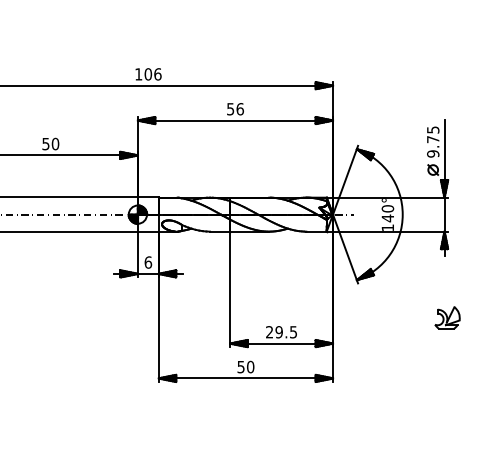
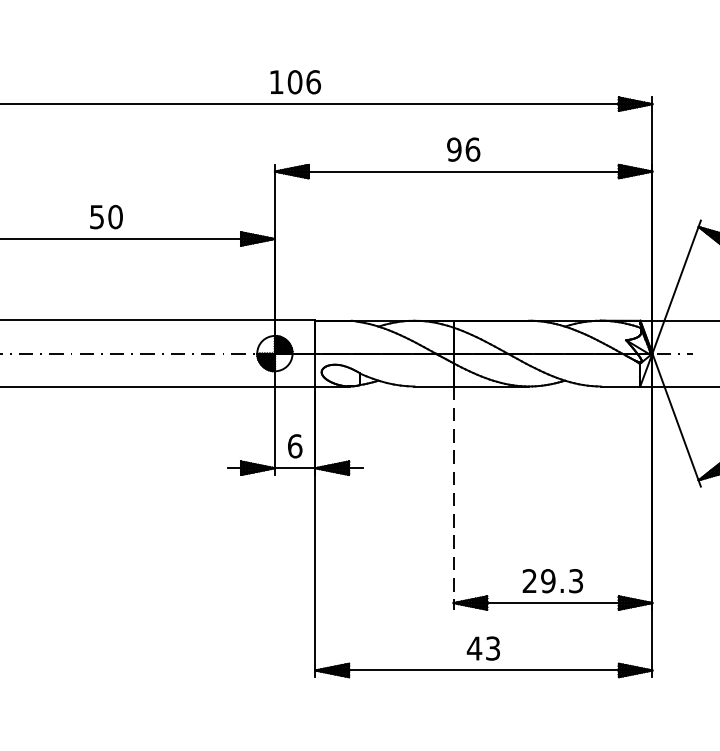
text: (230, 109) -> (454, 150), 56 -> 96
line: (230, 289) -> (454, 498), solid -> dashed
text: (293, 331) -> (575, 579), 29.5 -> 29.3
text: (245, 366) -> (483, 647), 50 -> 43

